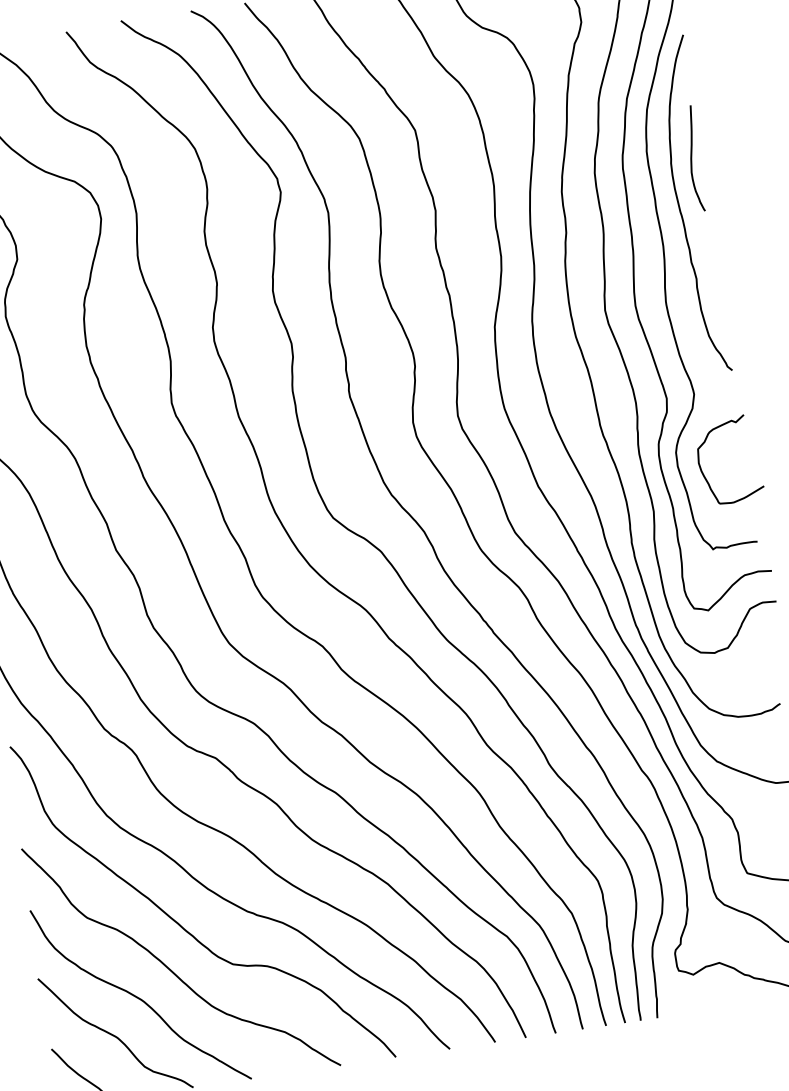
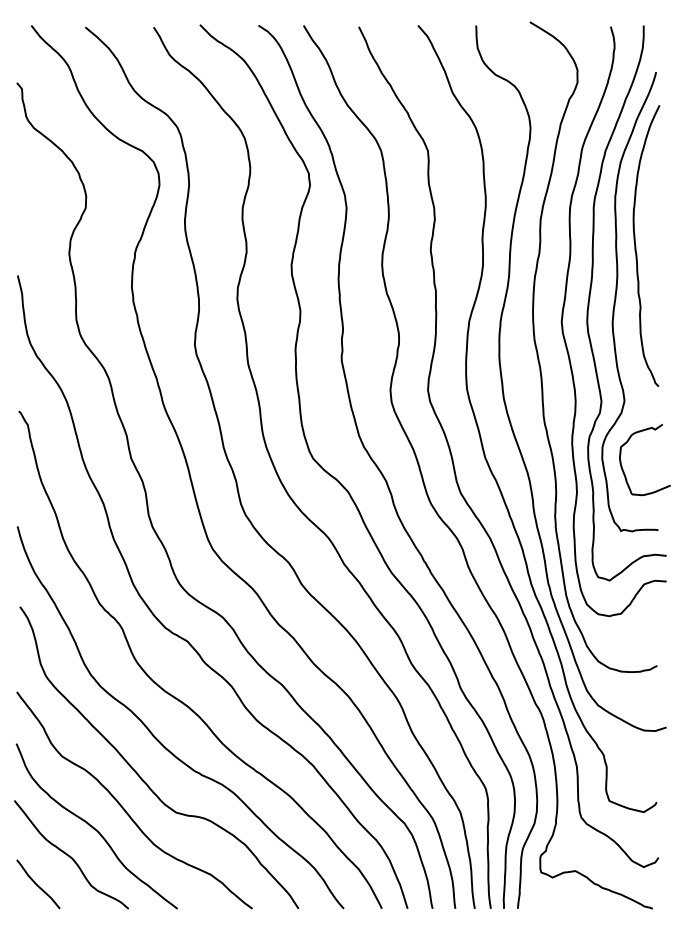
curve: (691, 159) -> (651, 208), removed

